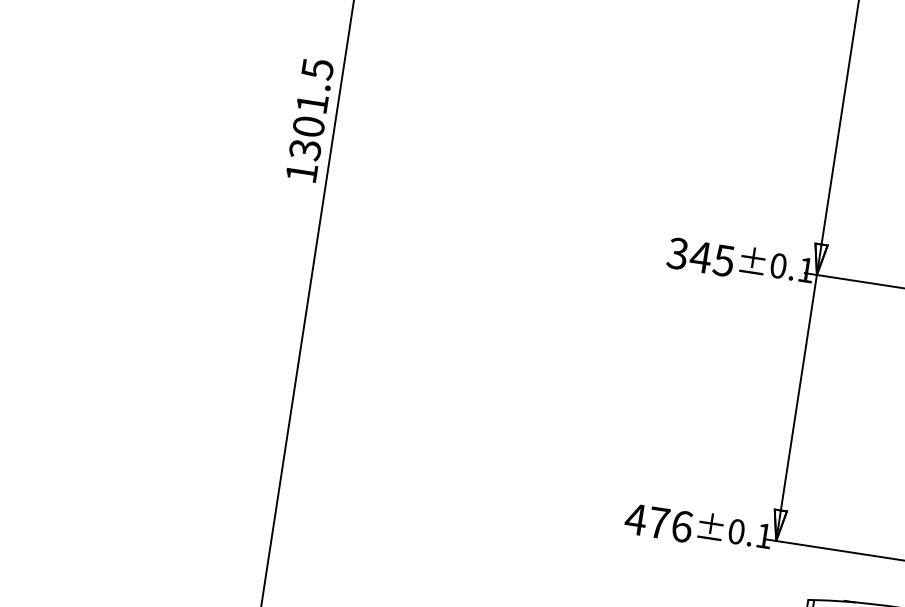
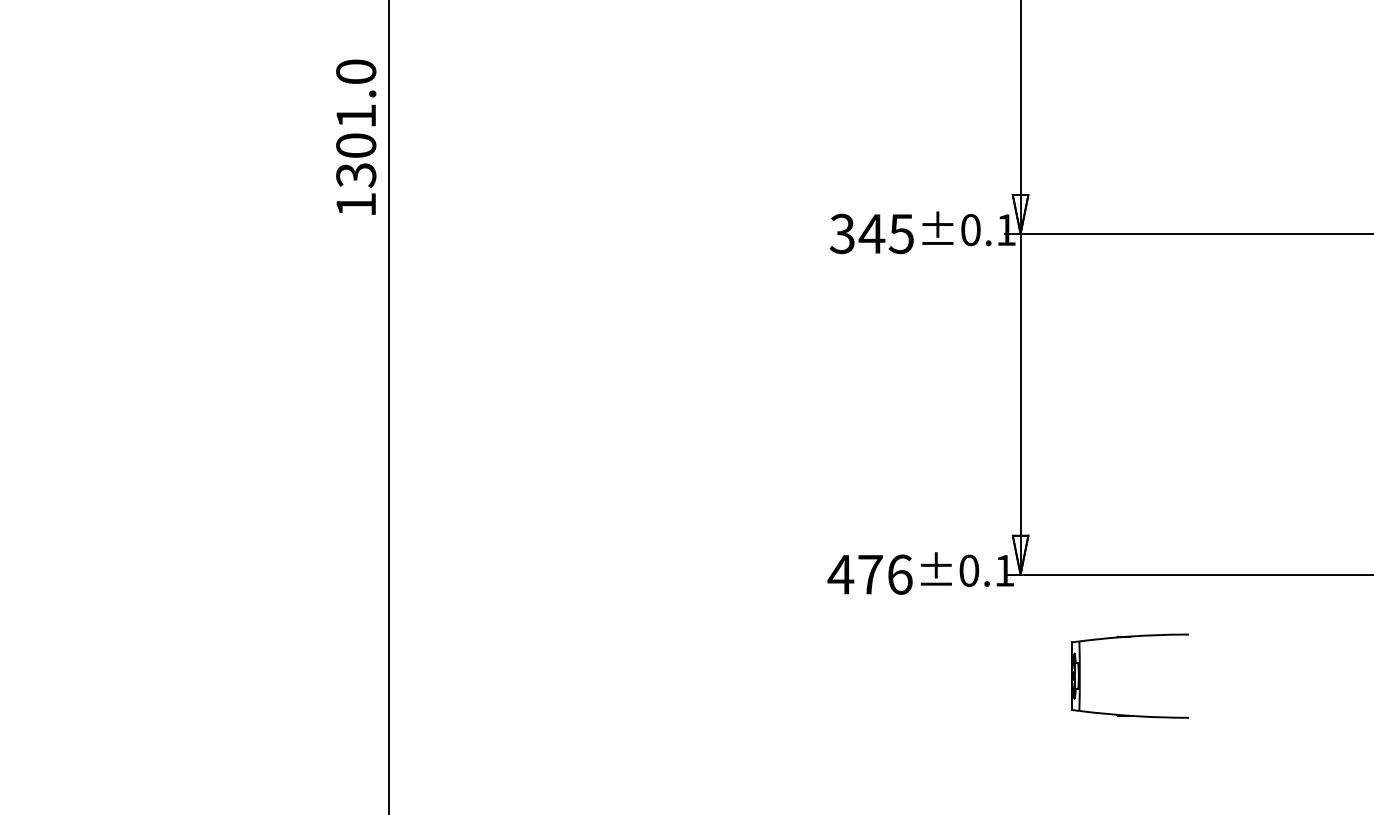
text: (317, 68) -> (356, 71), 1301.5 -> 1301.0

